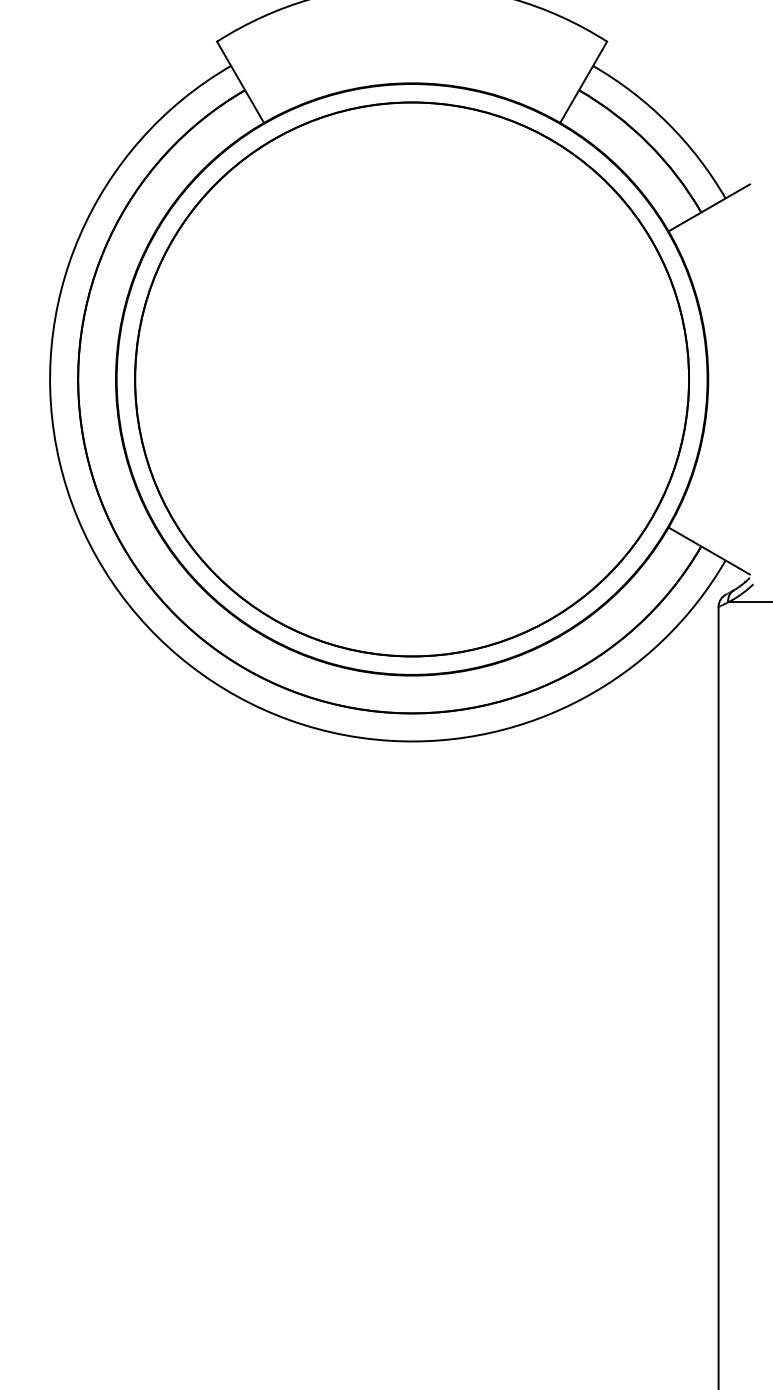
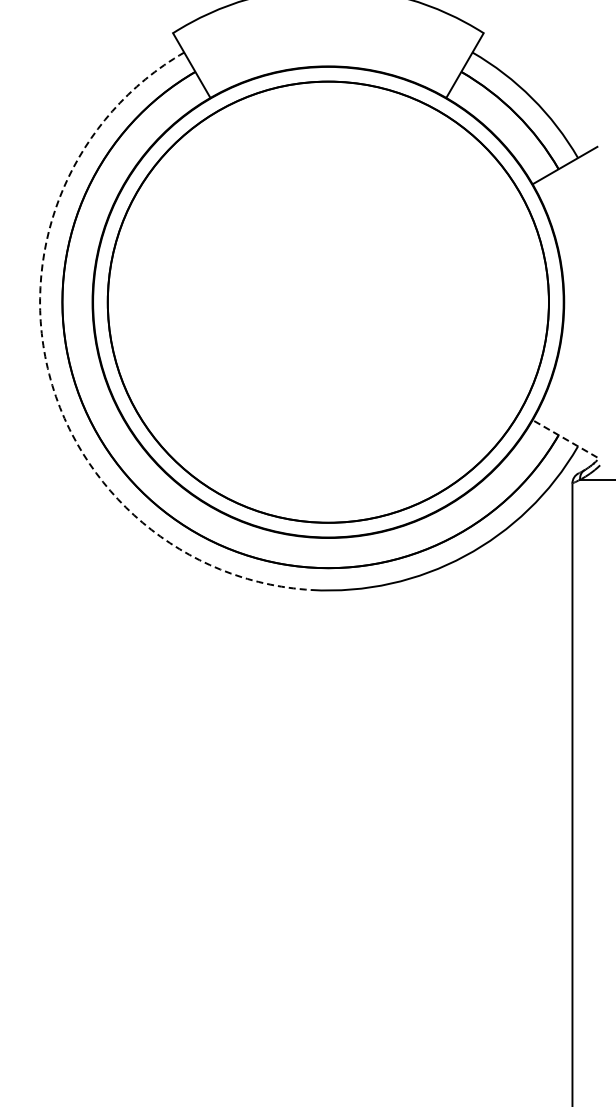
arc: (59, 462) -> (47, 368), solid -> dashed
line: (708, 550) -> (564, 438), solid -> dashed

